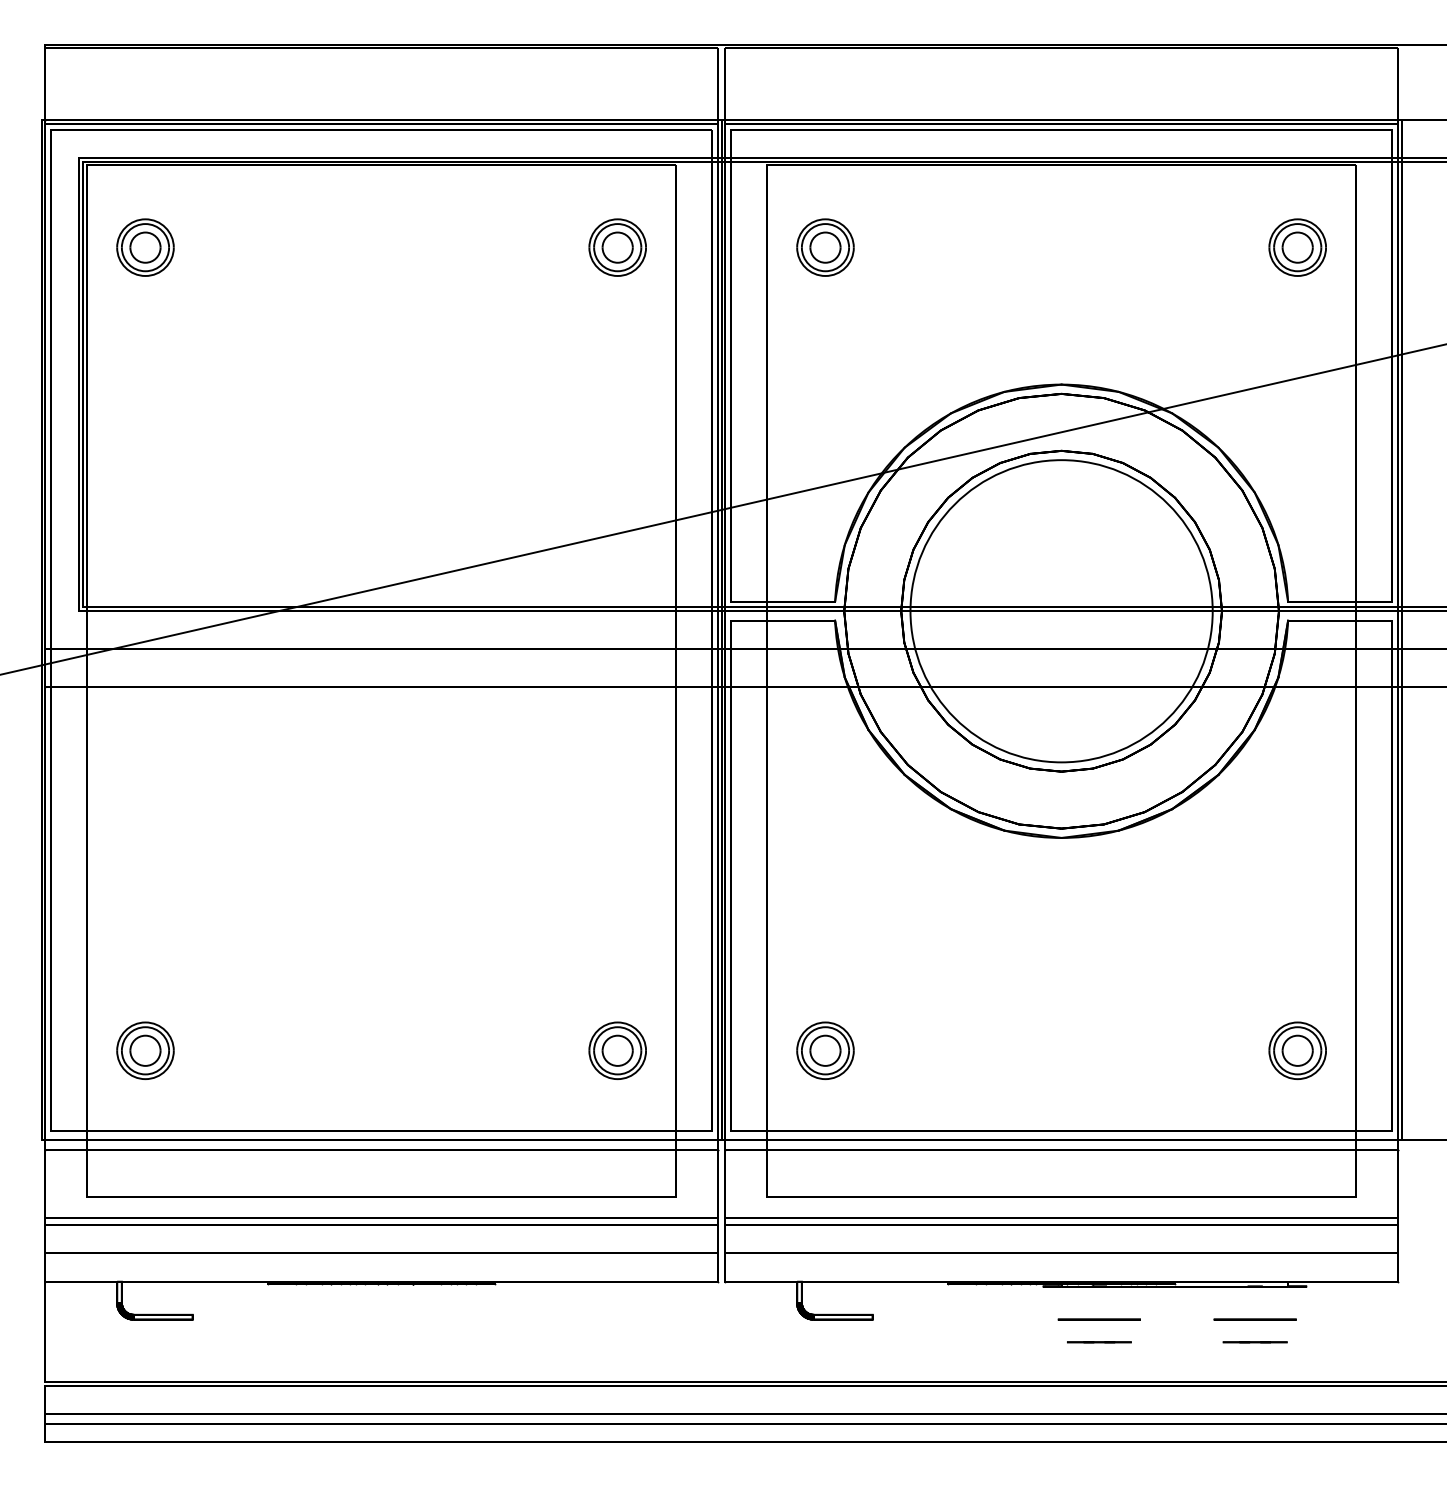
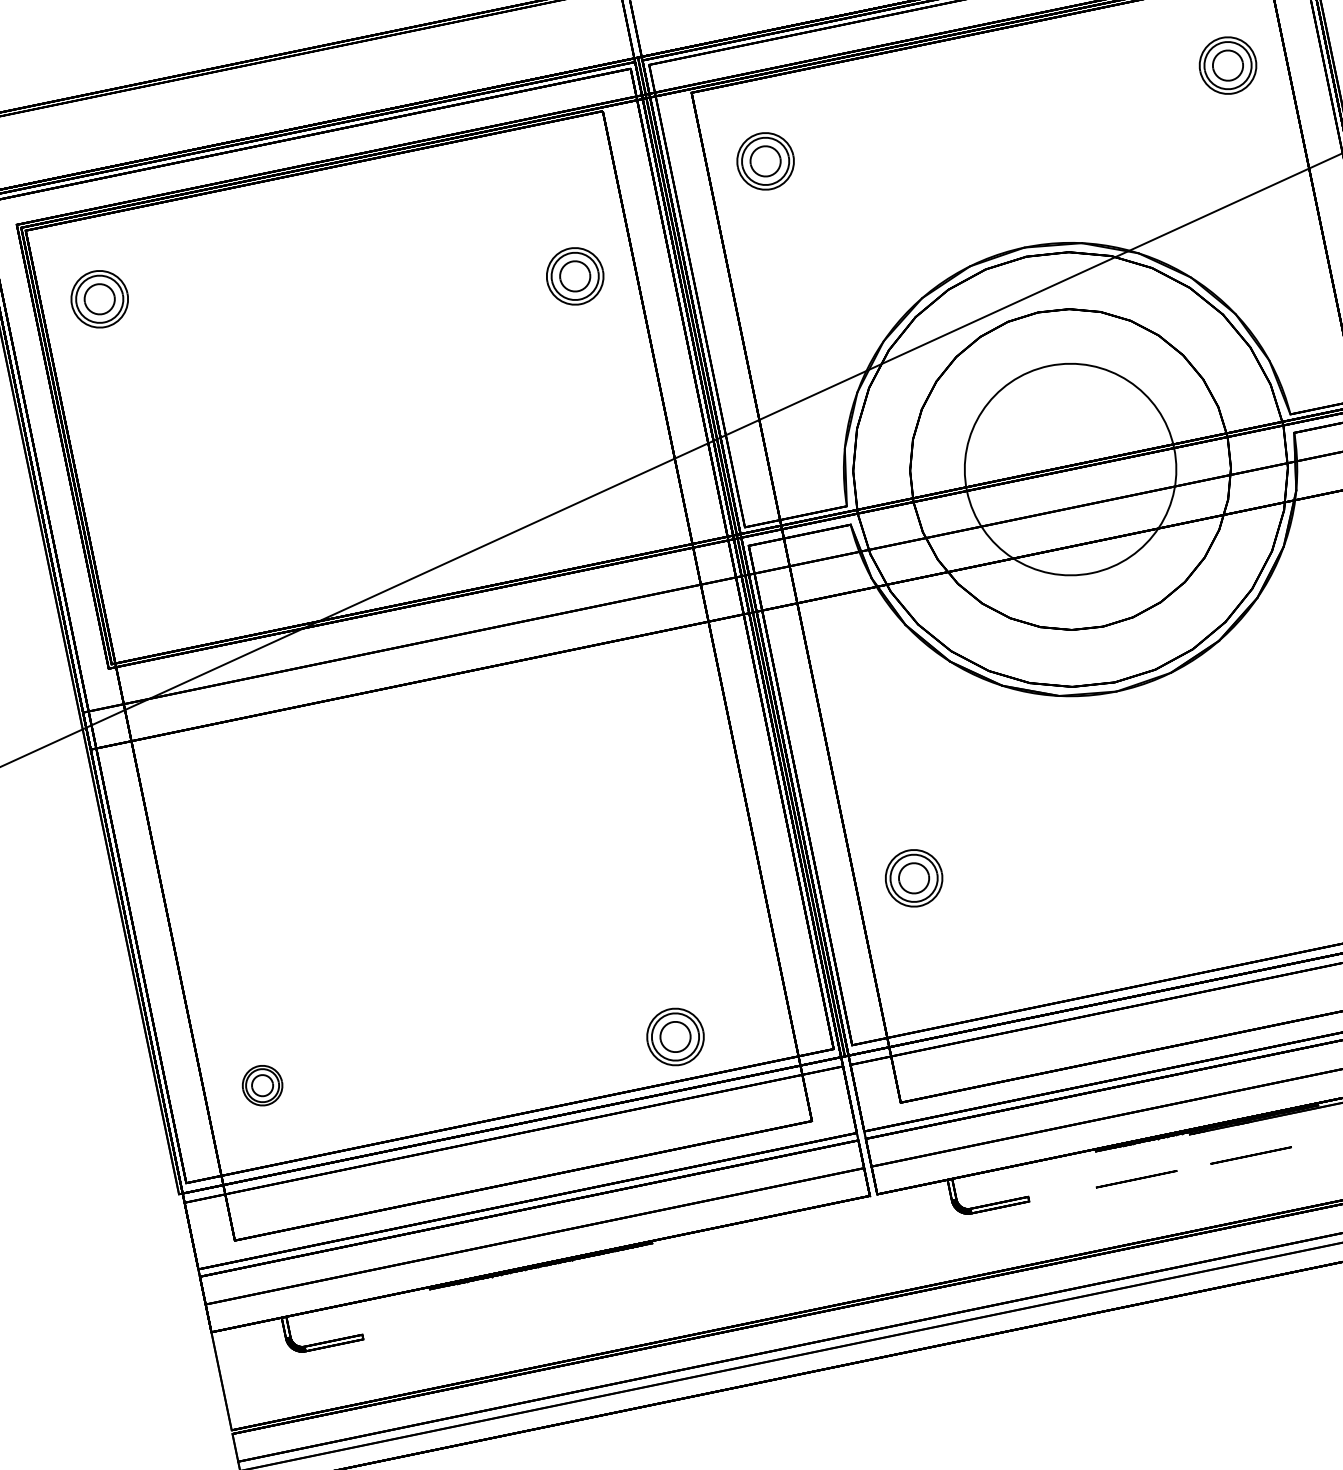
part: (617, 247) -> (574, 276), moved
circle: (1061, 611) -> (1070, 469), size x0.7
part: (145, 1050) -> (262, 1085), size x0.7
part: (617, 1050) -> (675, 1036), moved
part: (825, 1050) -> (914, 878), moved
circle: (981, 1319) -> (1135, 1179), added
line: (1099, 1342) -> (1255, 1177), removed

